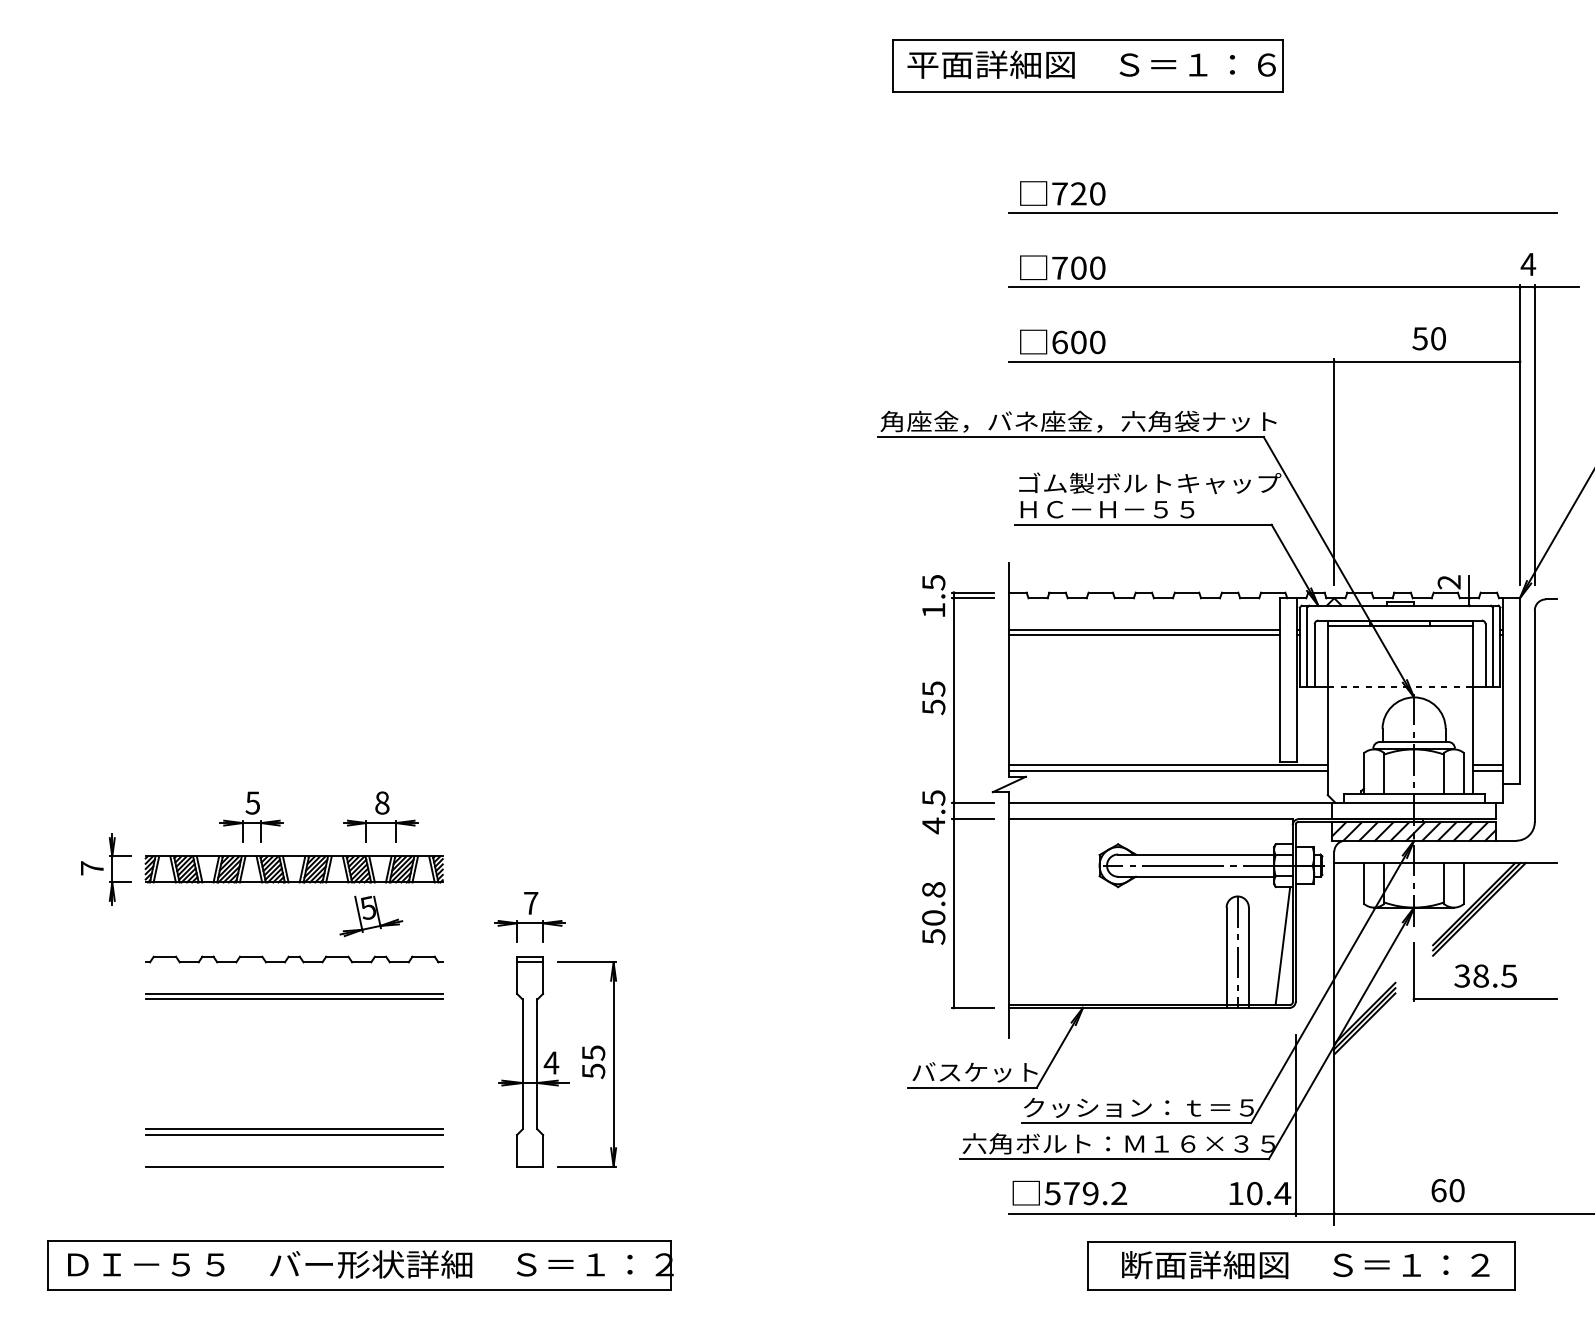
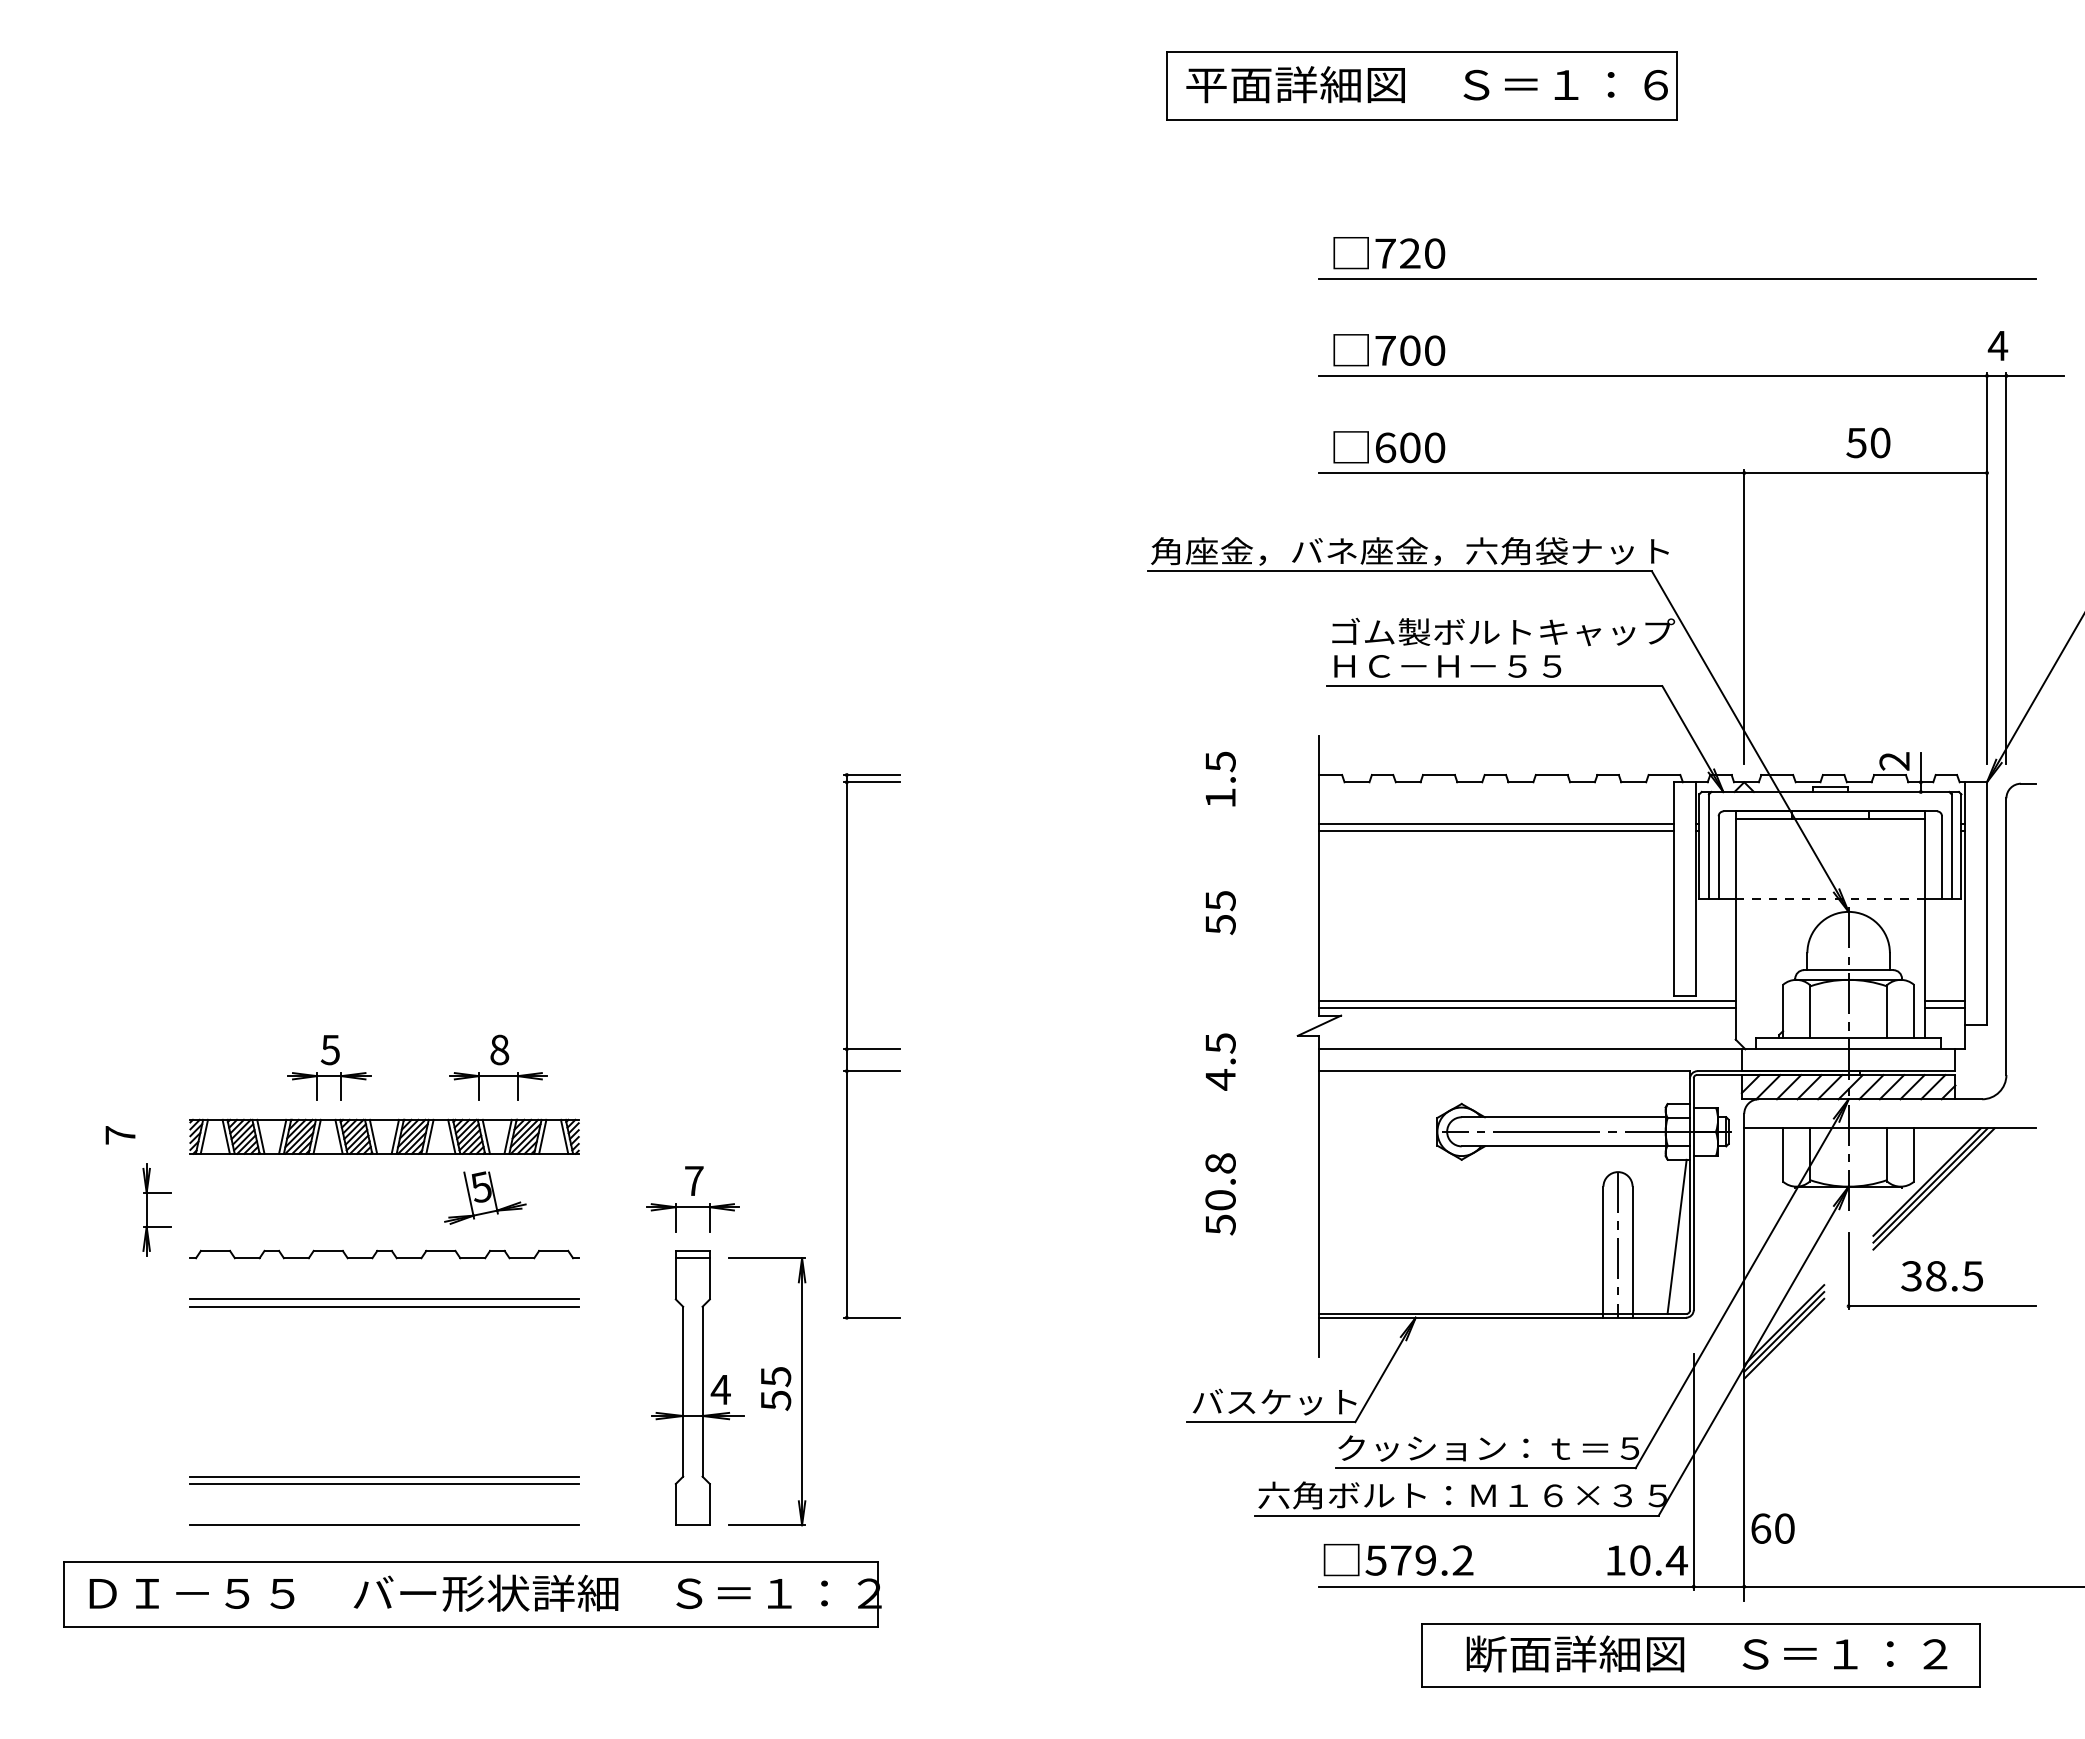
part: (972, 800) -> (871, 1046), moved
part: (112, 869) -> (147, 1209), moved
text: (1447, 1190) -> (1772, 1528), moved
part: (360, 1265) -> (472, 1594), moved

